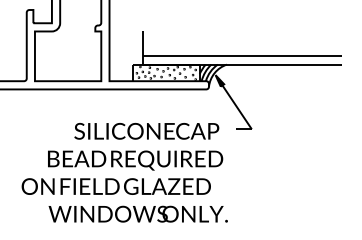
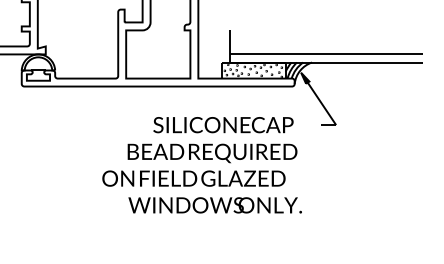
text: (124, 173) -> (201, 165), moved

